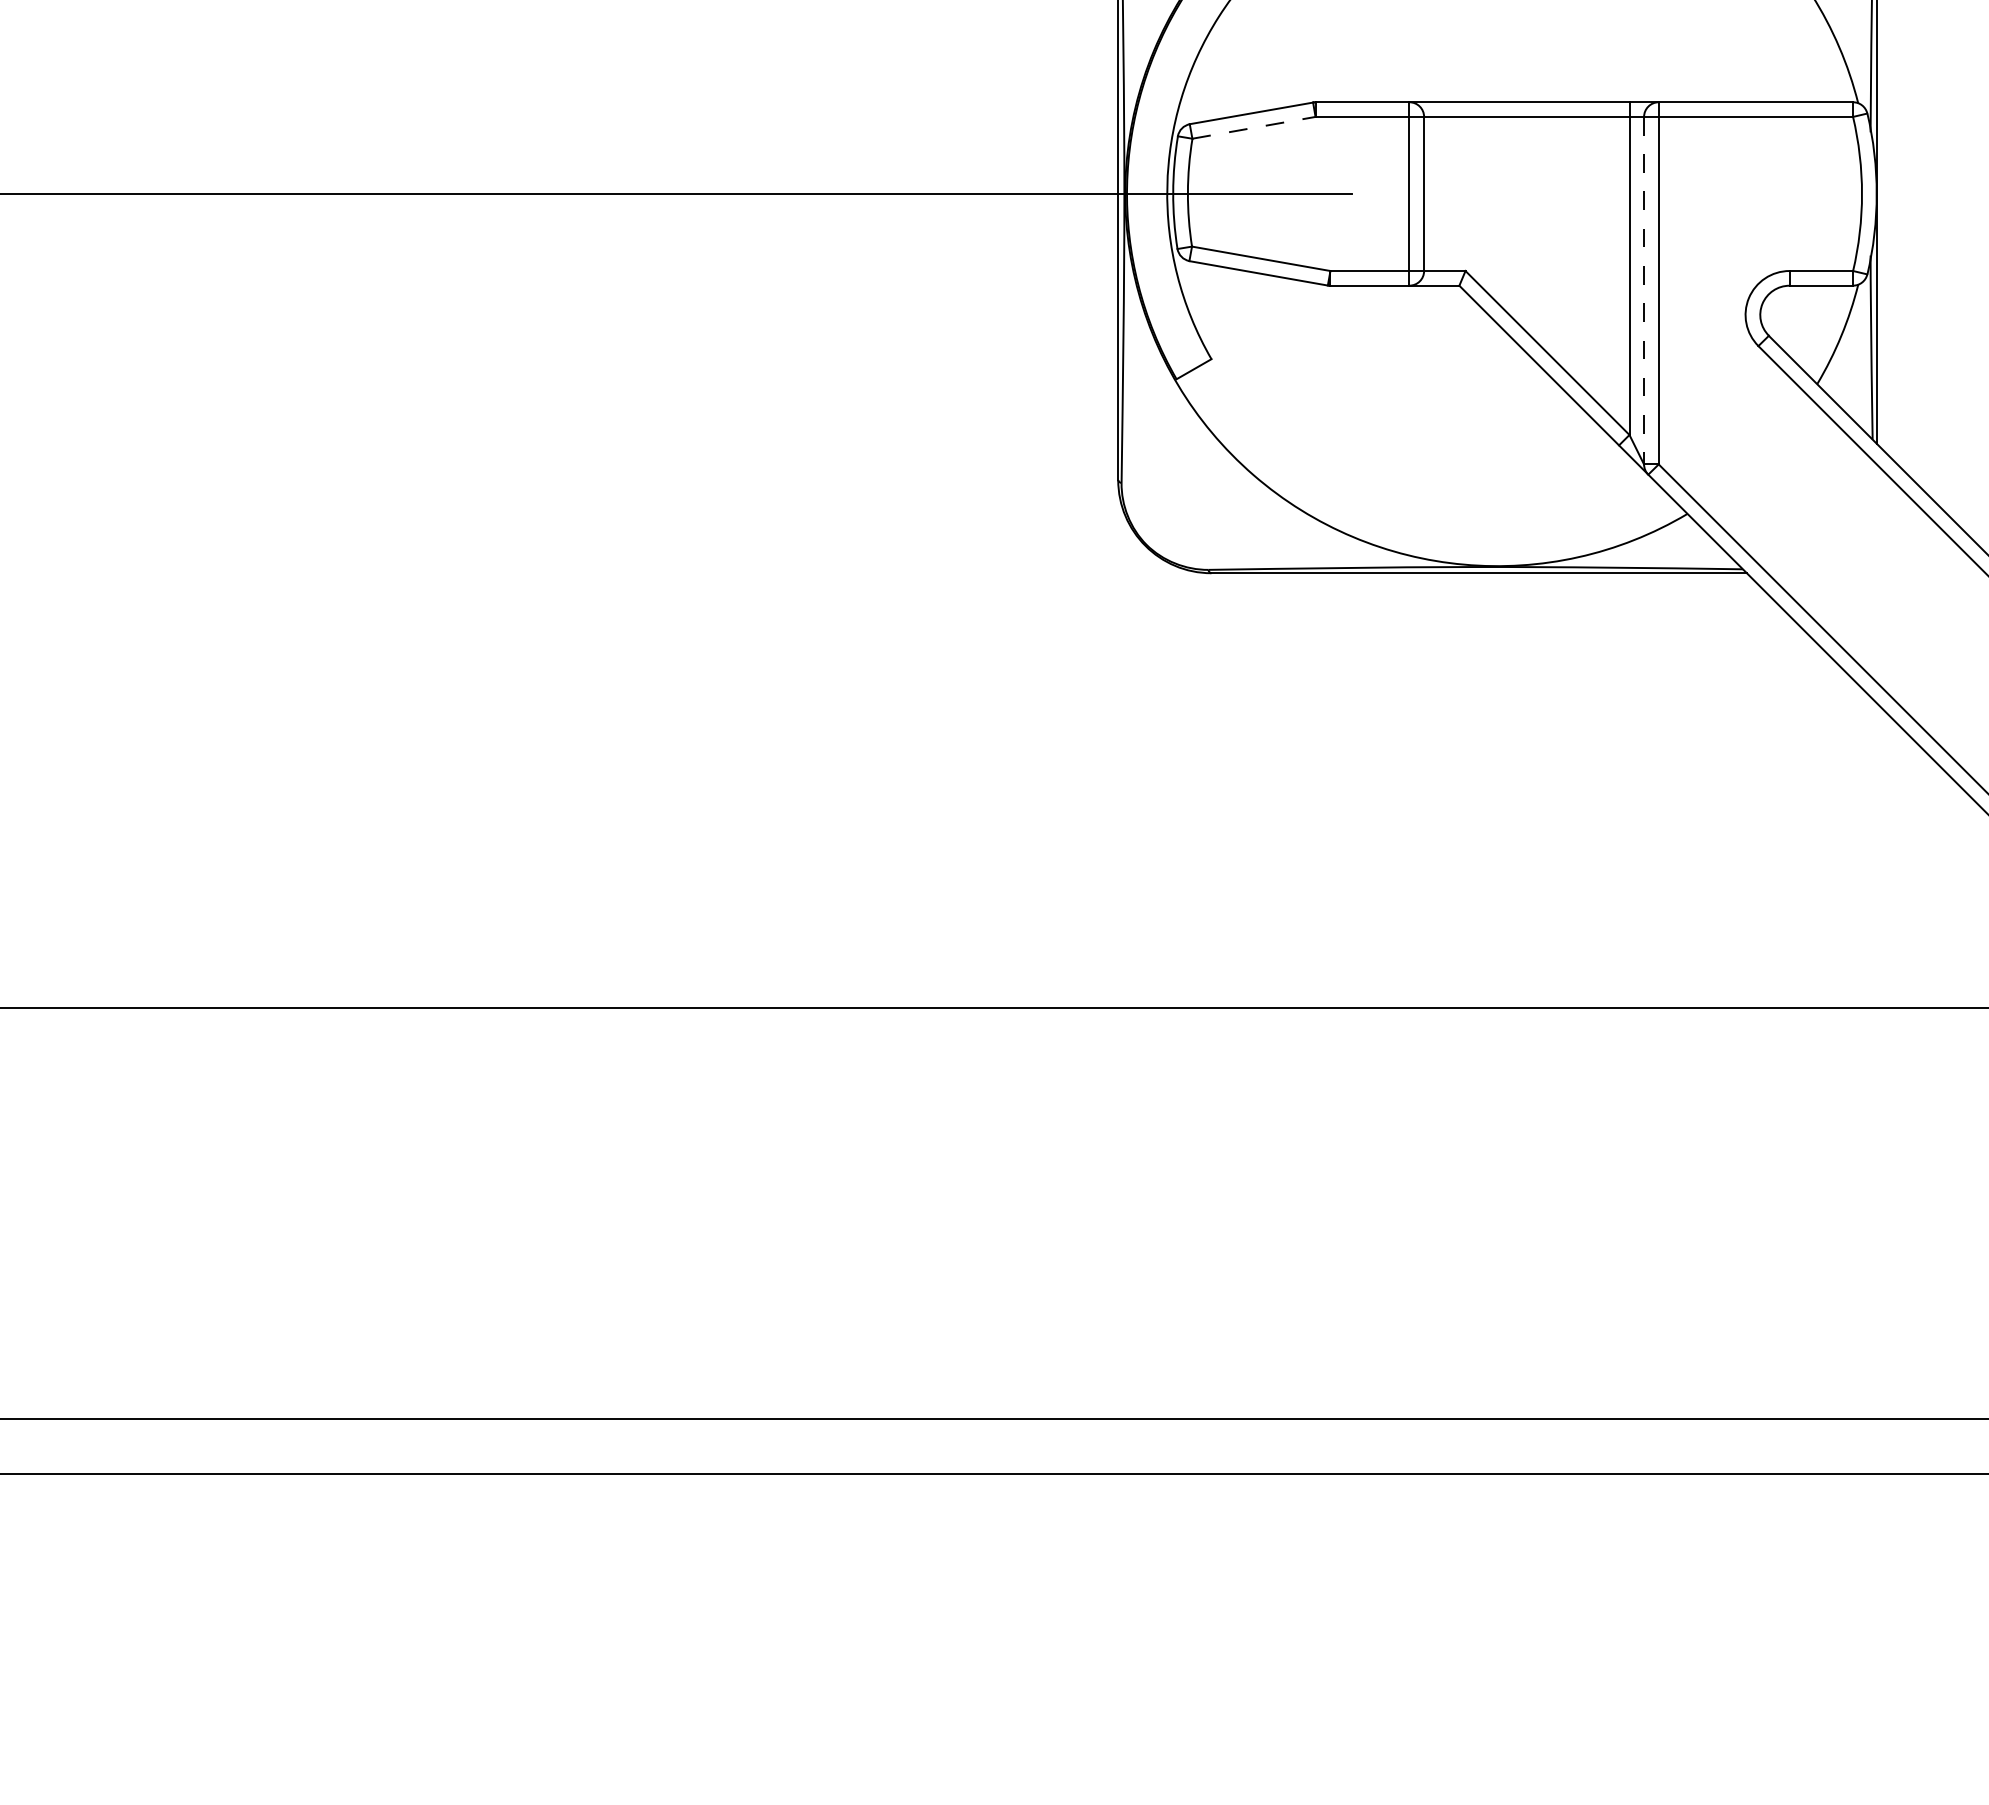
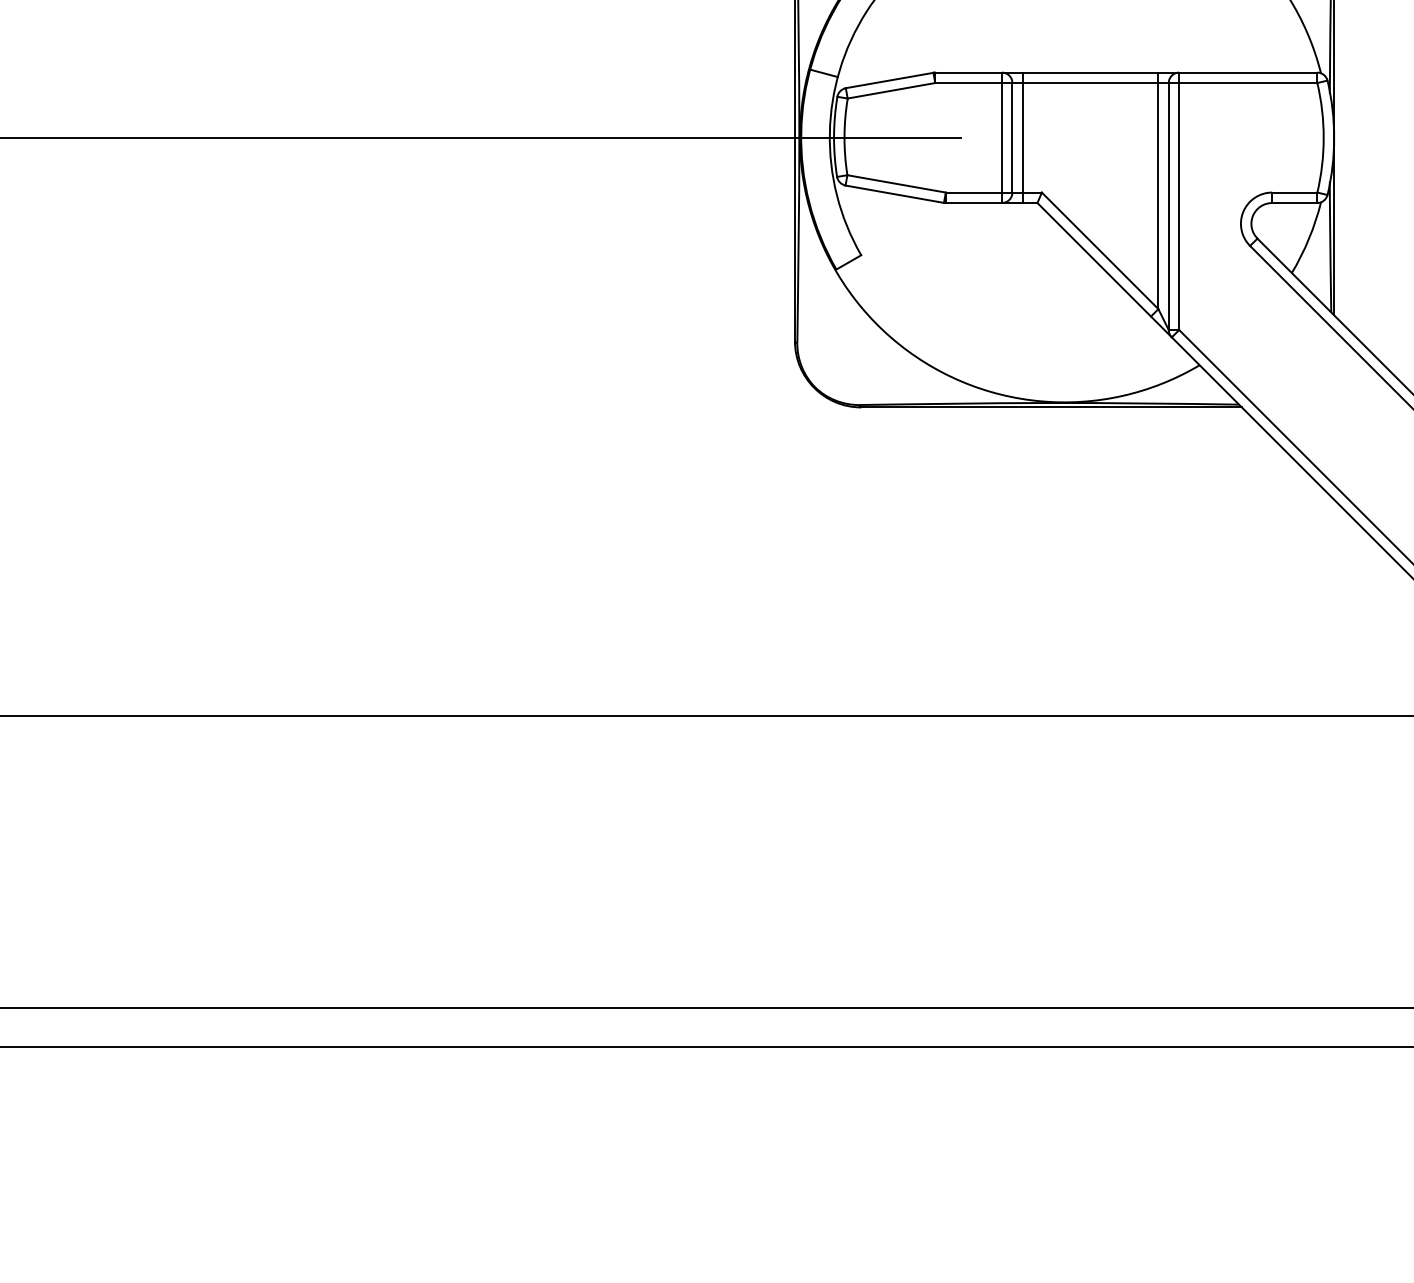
line: (1158, 103) -> (823, 73), added
line: (1253, 127) -> (891, 90), dashed -> solid
line: (1438, 193) -> (1022, 137), added
line: (1644, 290) -> (1169, 206), dashed -> solid

